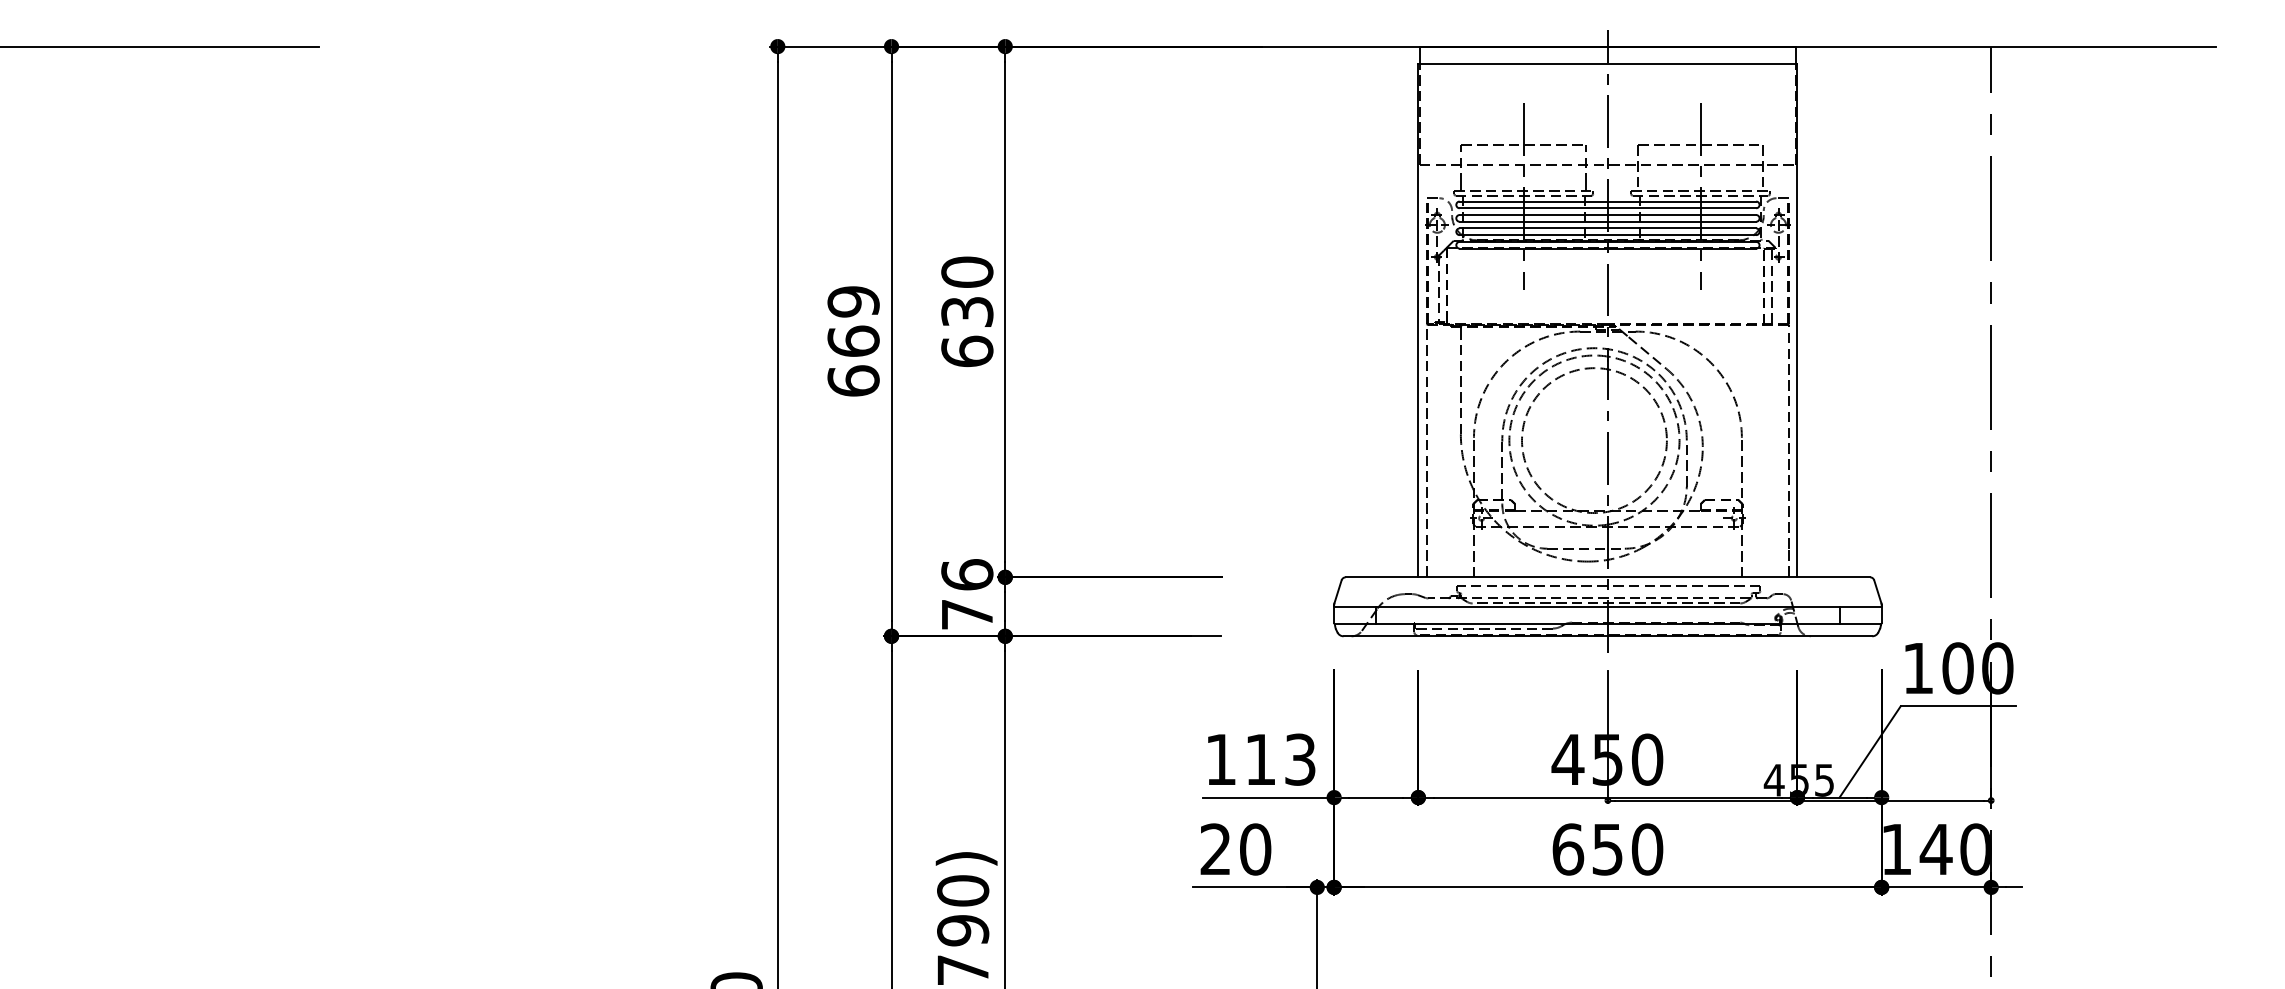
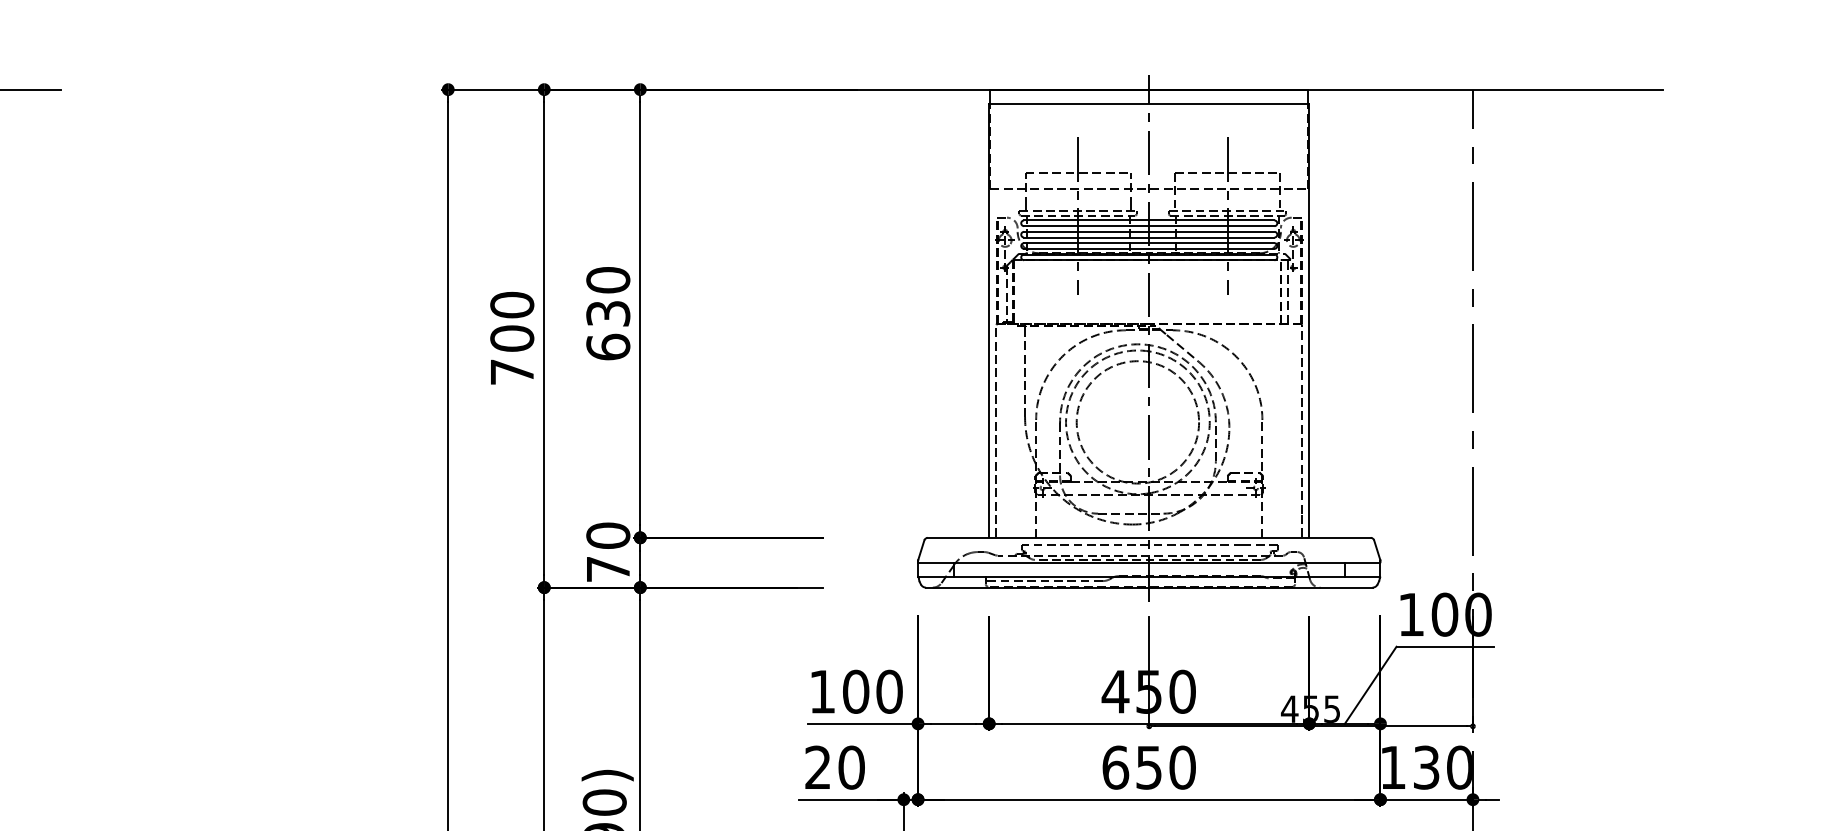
text: (853, 341) -> (512, 338), 669 -> 700
text: (967, 574) -> (608, 535), 76 -> 70
text: (1280, 759) -> (872, 691), 113 -> 100
text: (1935, 849) -> (1425, 767), 140 -> 130

